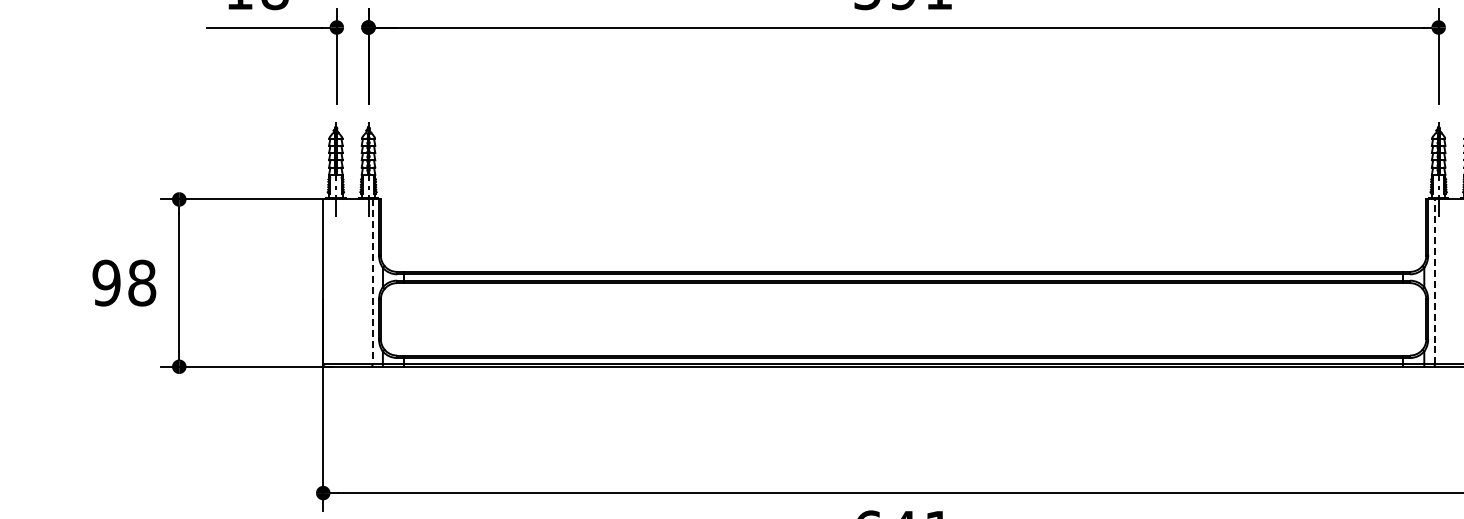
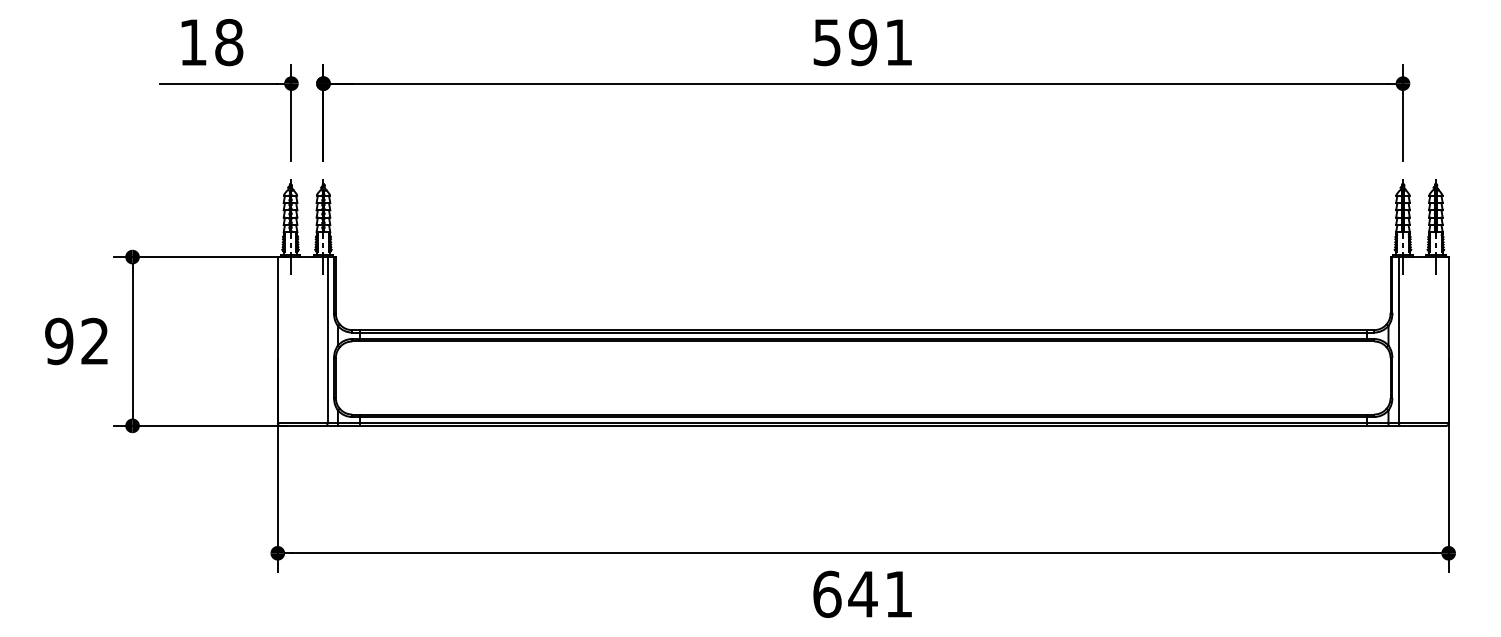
line: (1434, 281) -> (1398, 339), dashed -> solid
line: (372, 282) -> (327, 340), dashed -> solid
text: (142, 283) -> (95, 341), 98 -> 92

